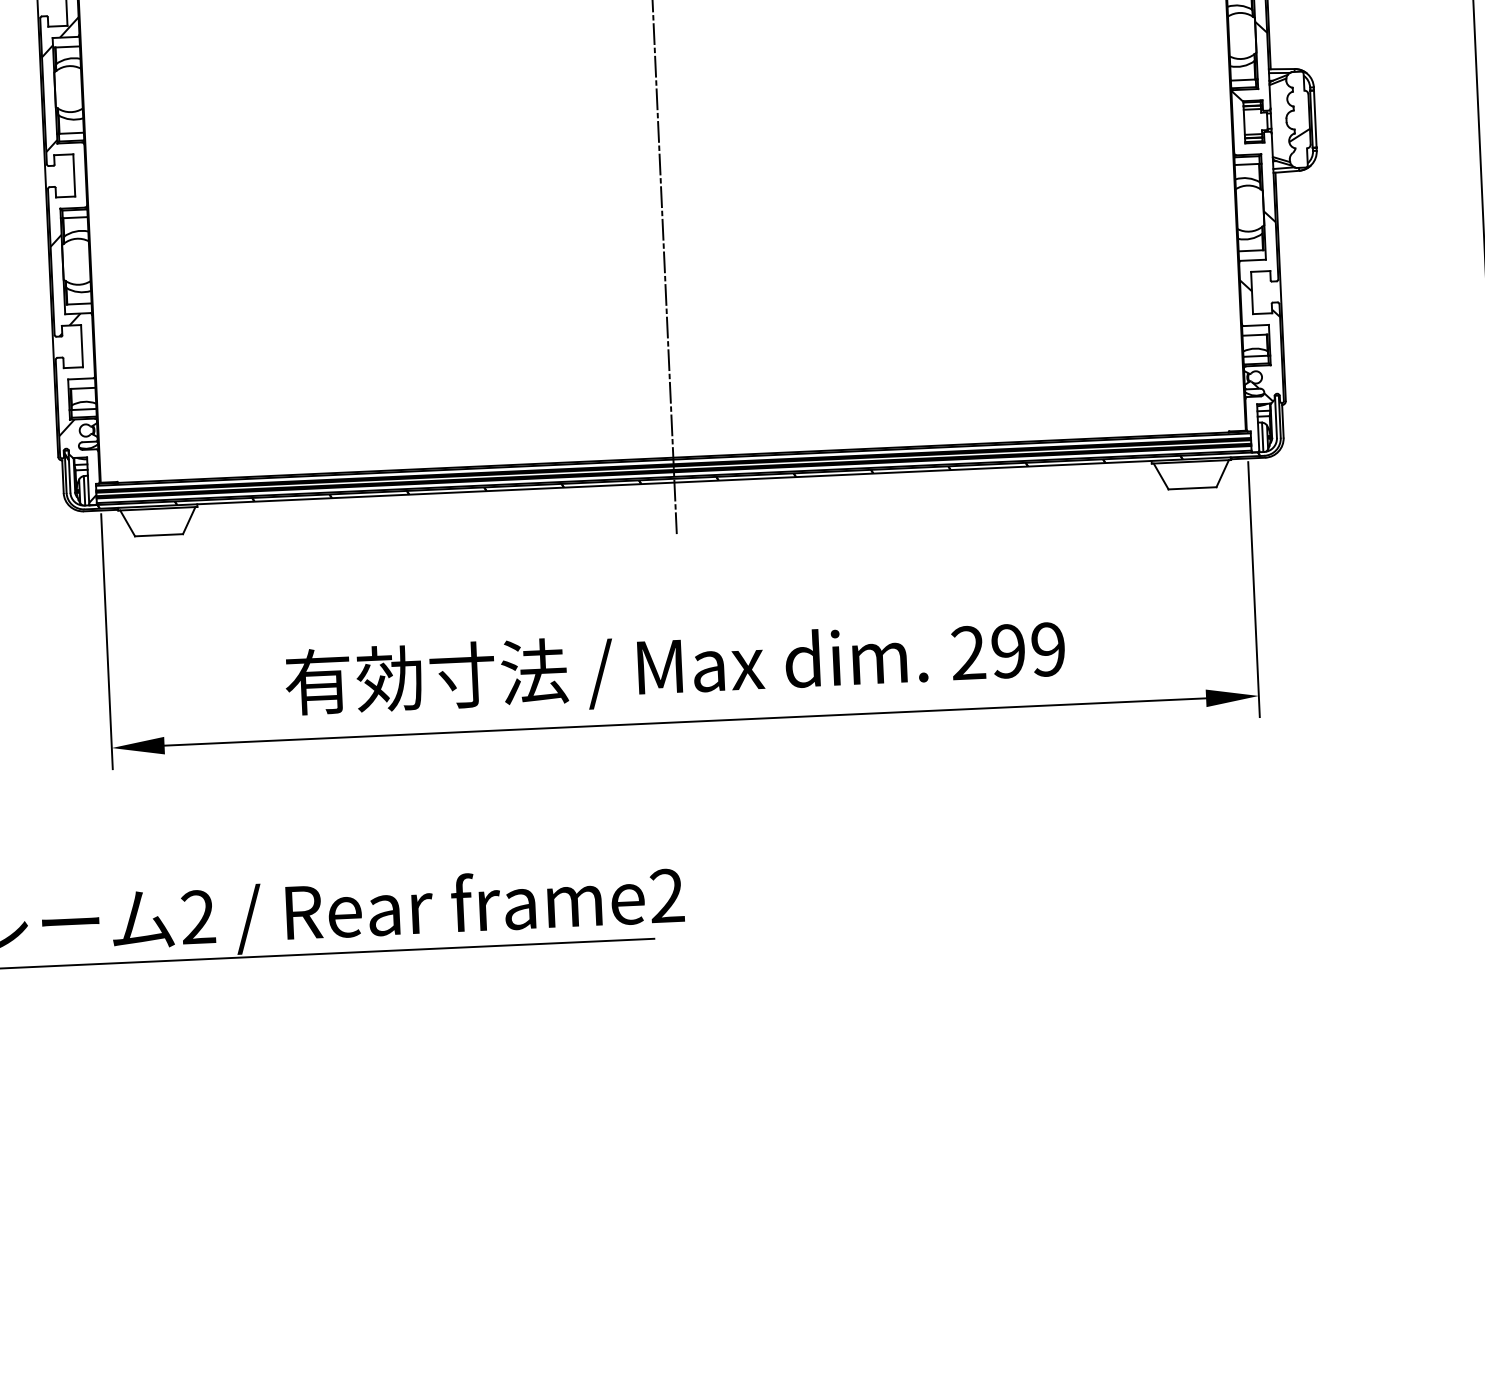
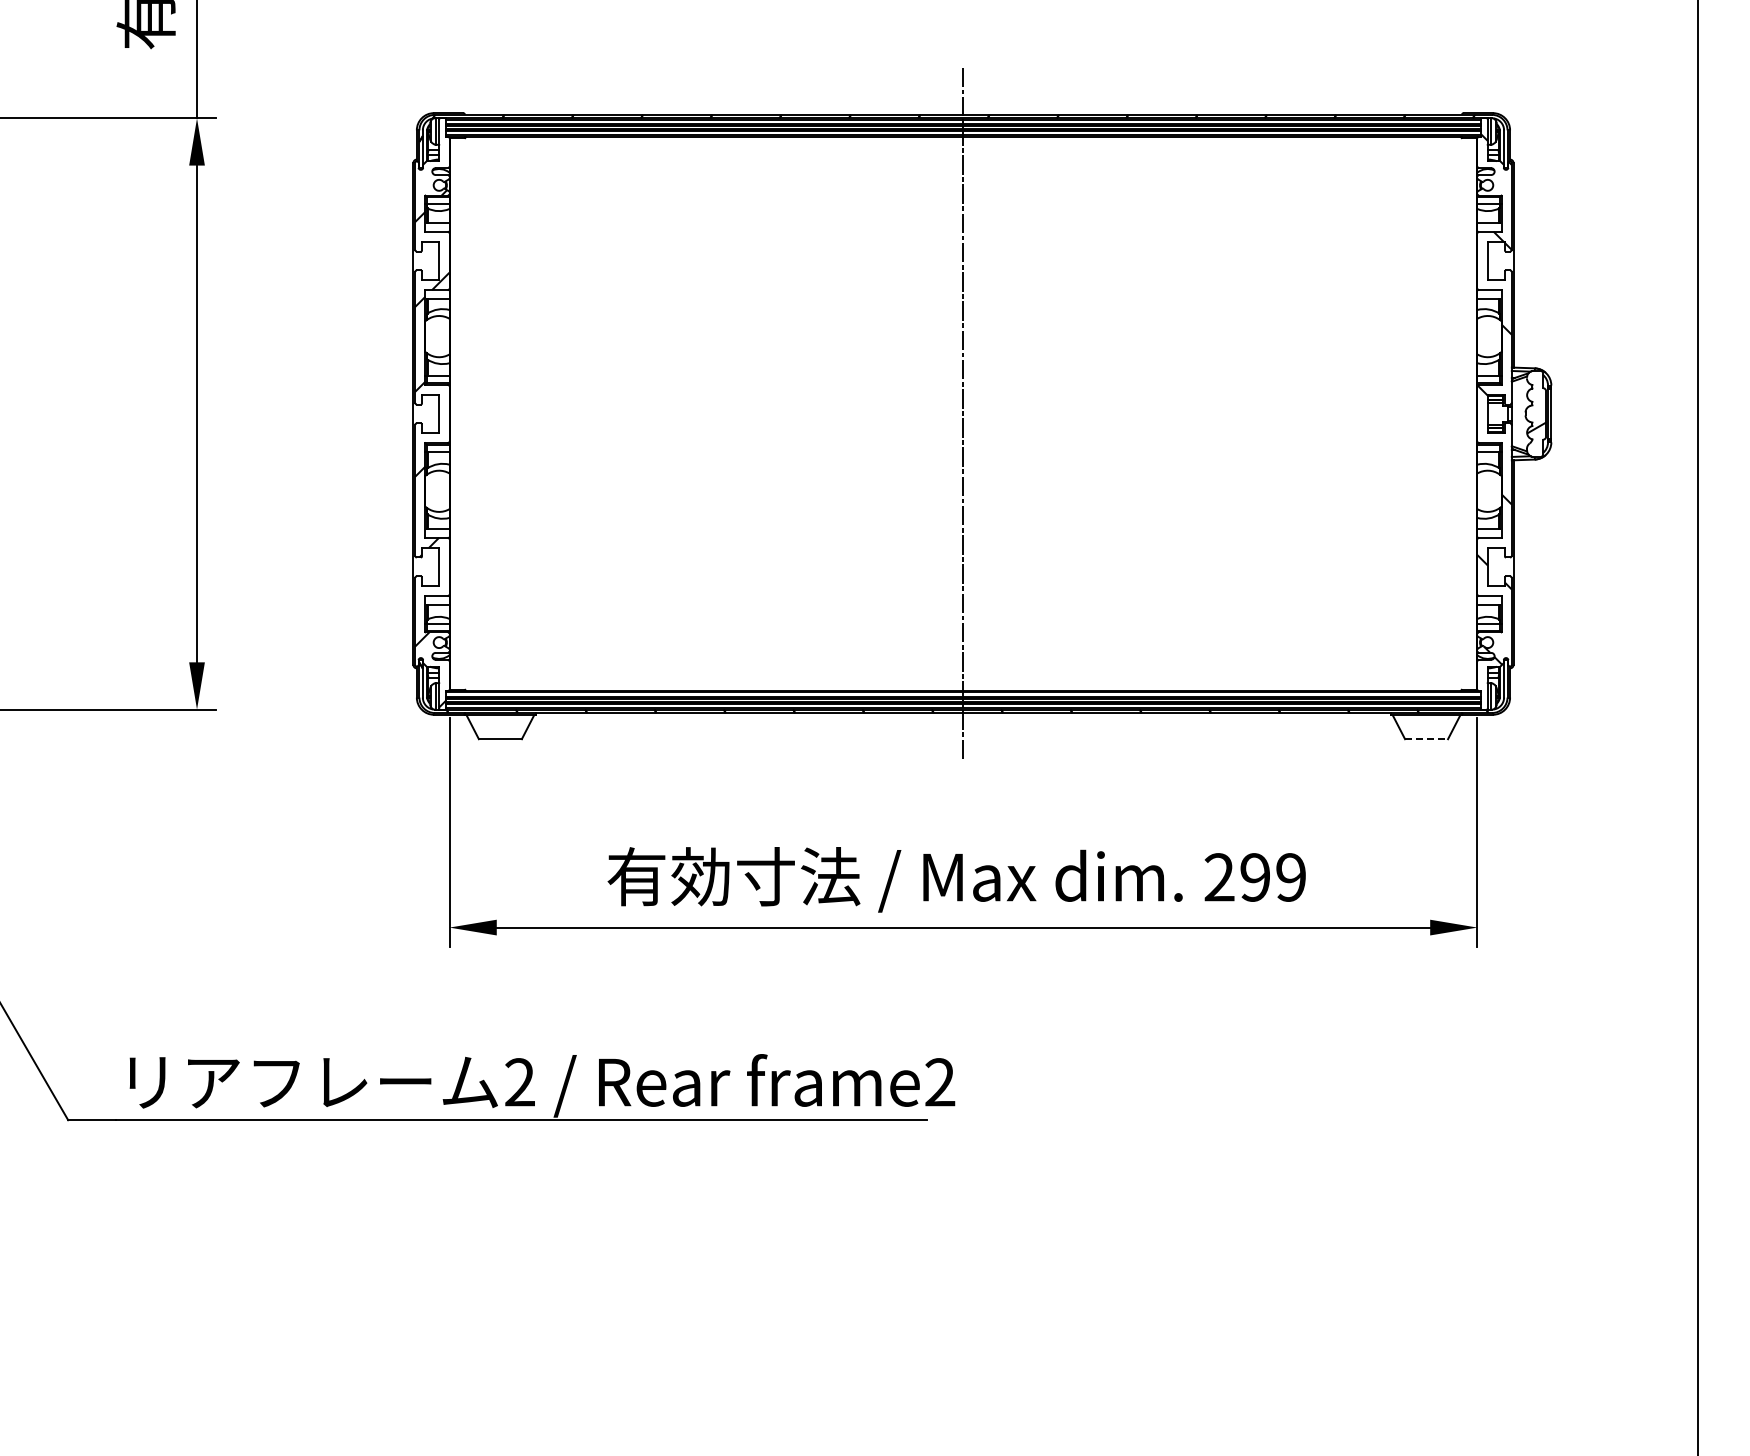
line: (1193, 488) -> (1427, 739), solid -> dashed

